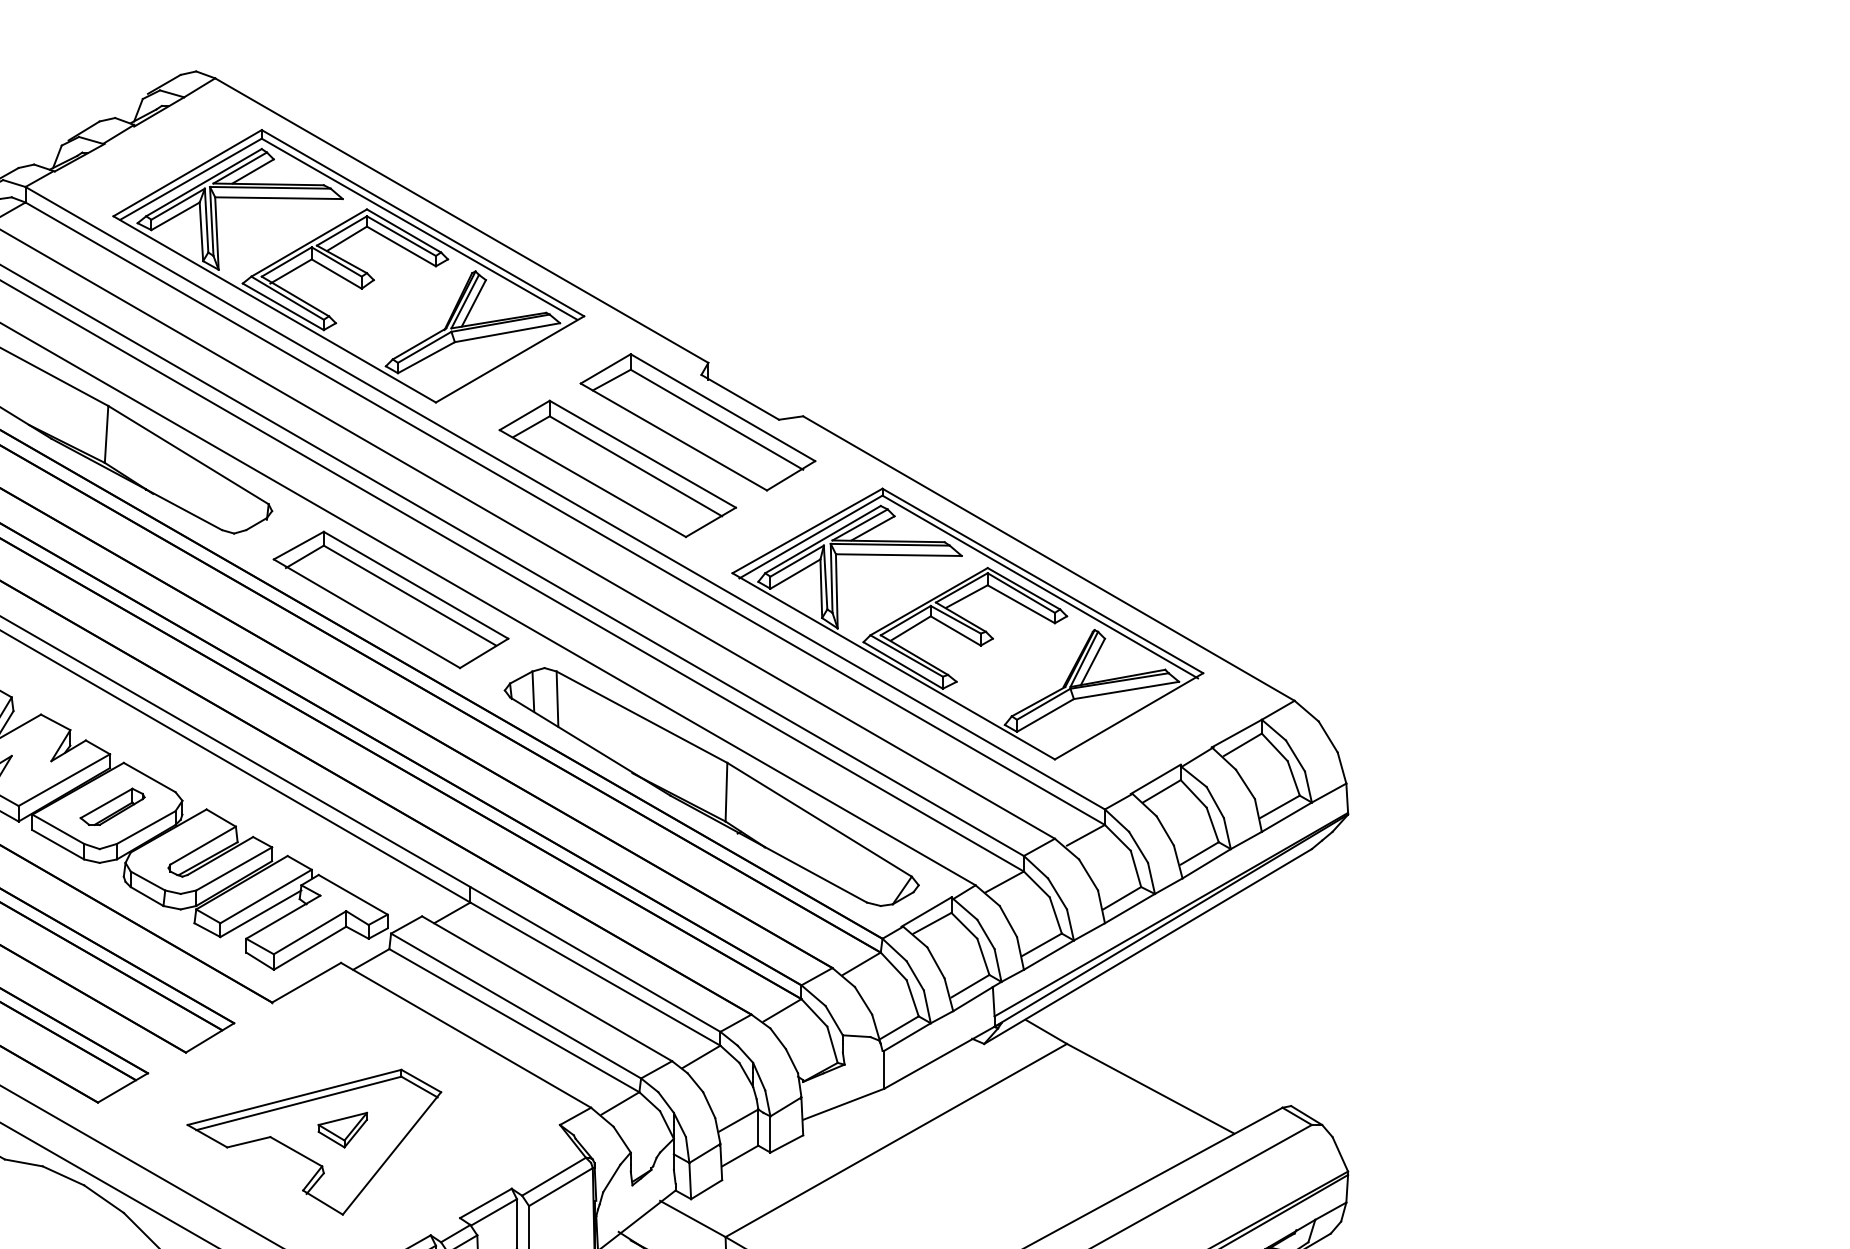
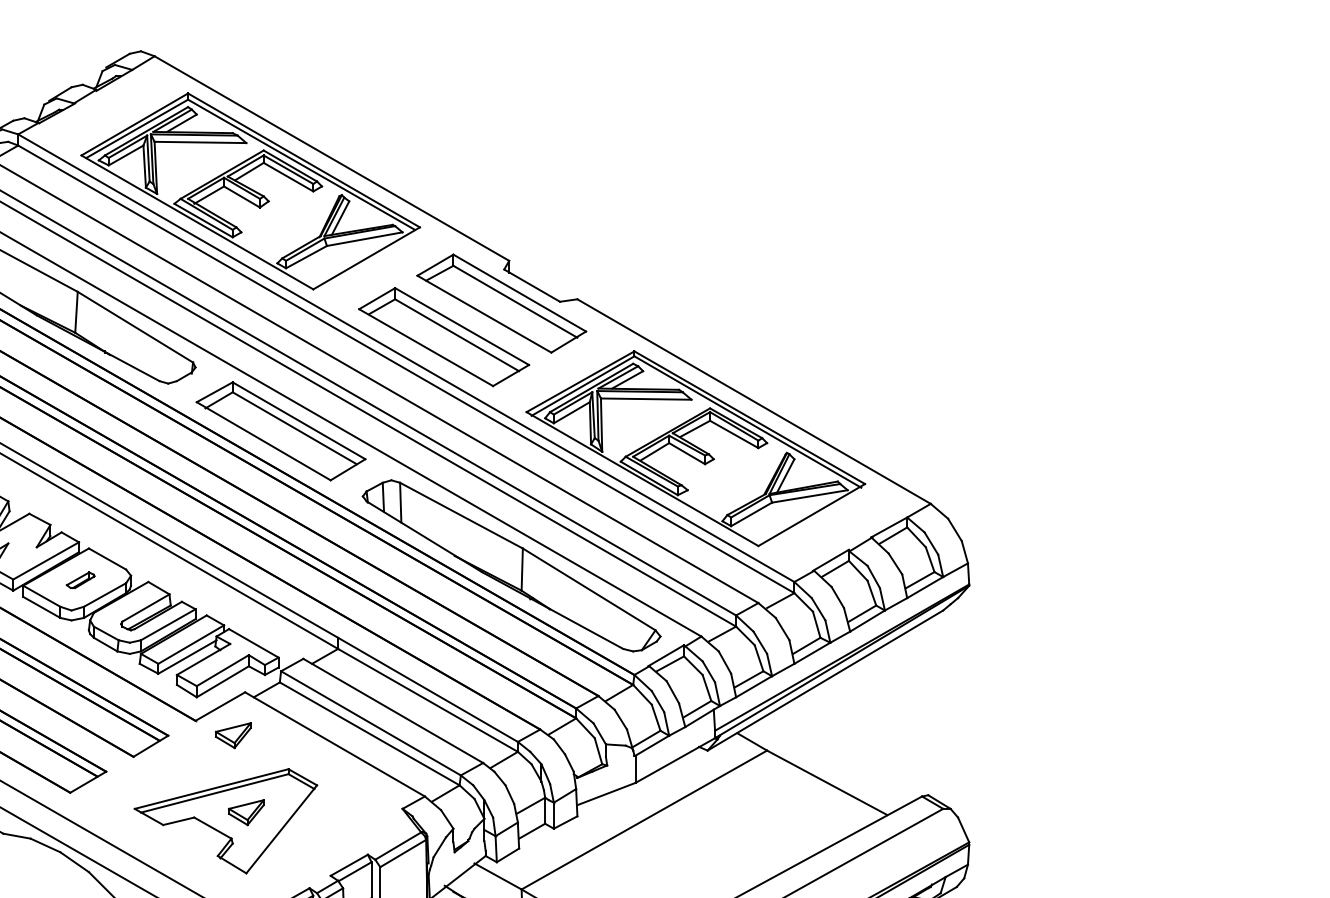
part: (112, 807) -> (80, 580), size x0.6
part: (324, 1022) -> (233, 735), added

